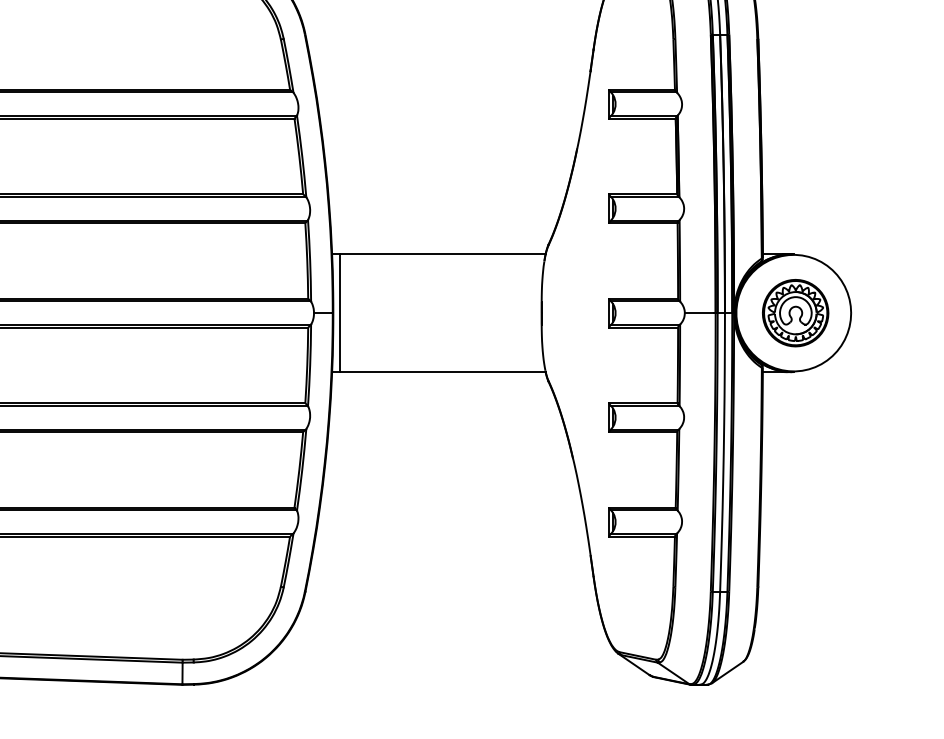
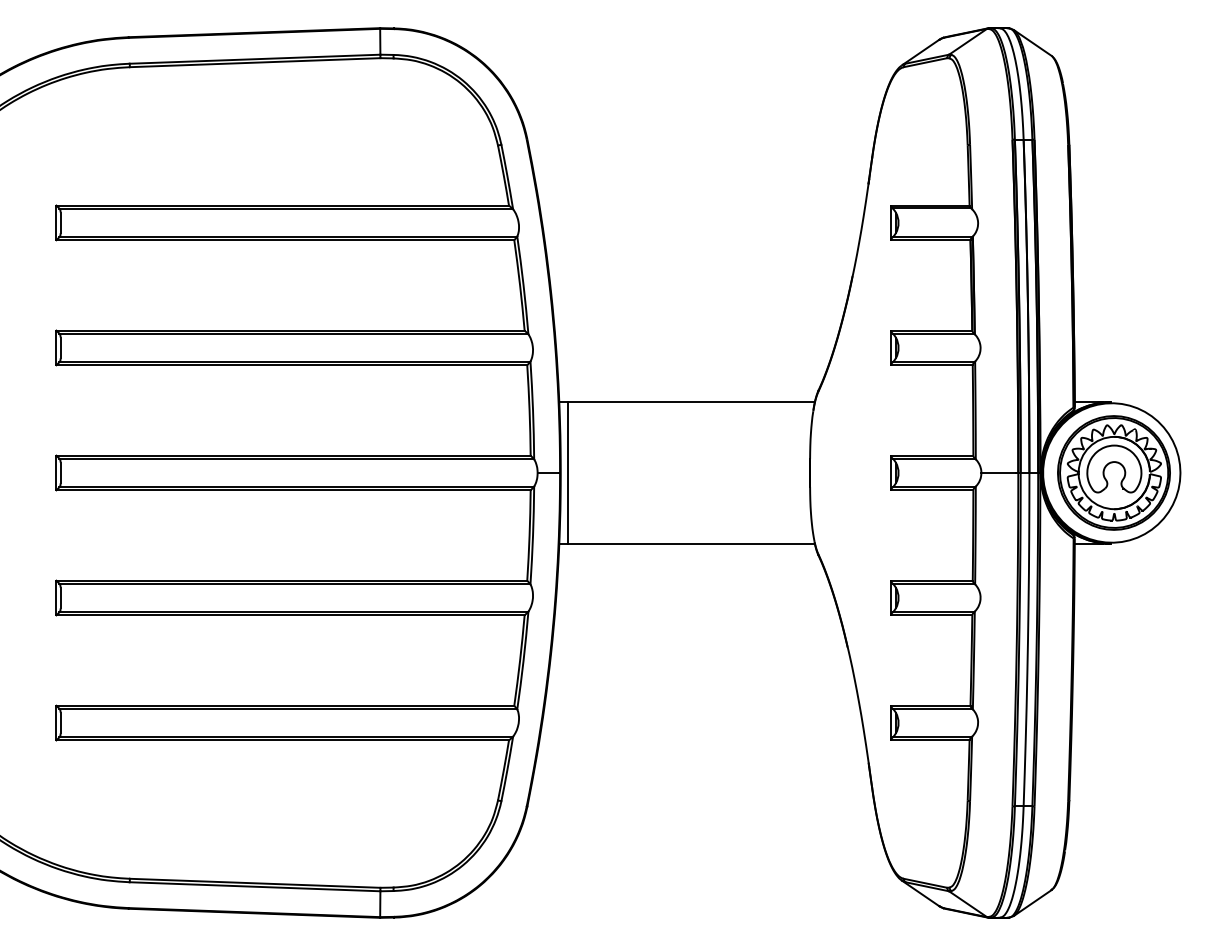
part: (795, 312) -> (1113, 472), size x1.43

